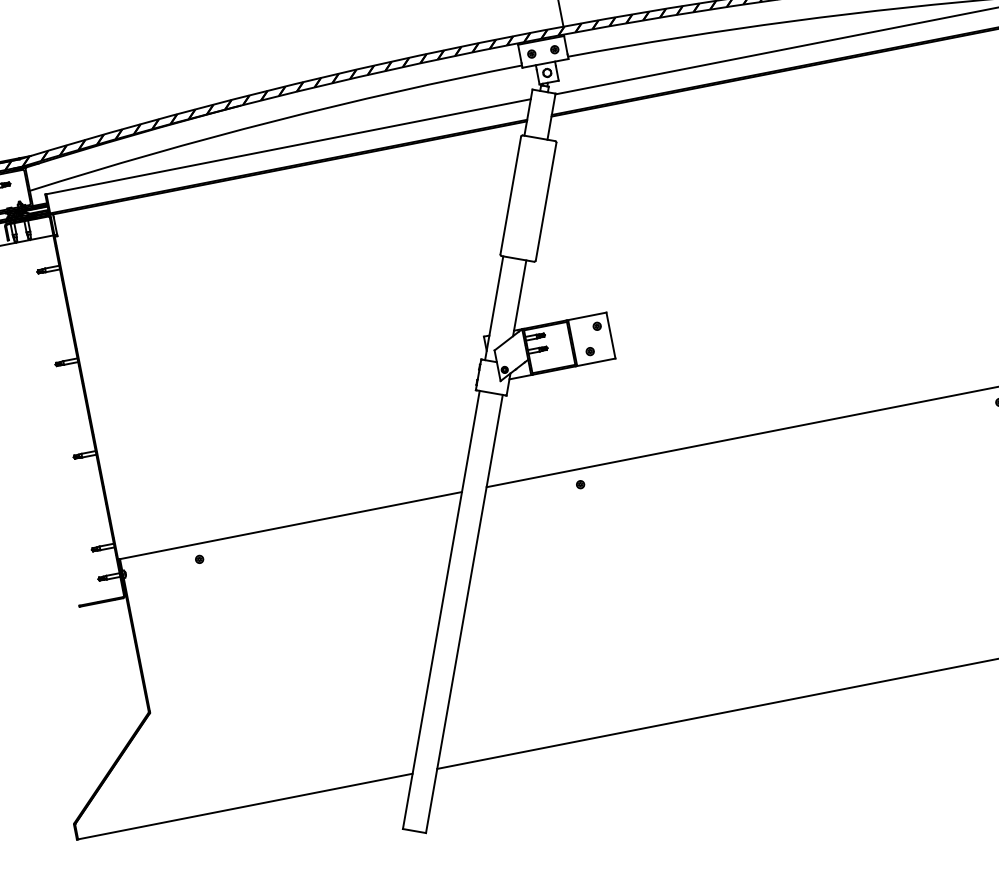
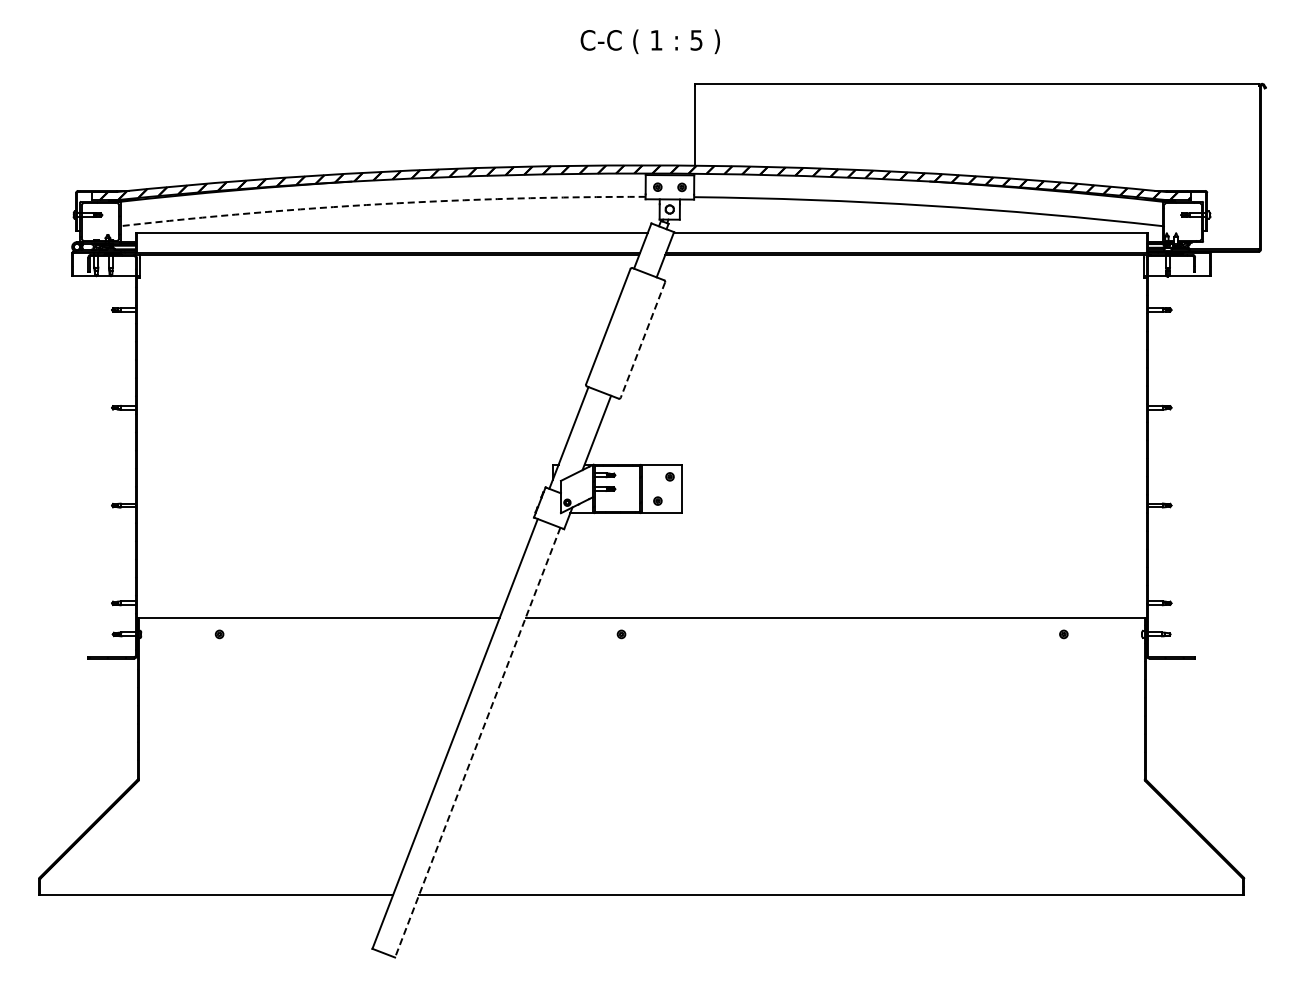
arc: (274, 121) -> (382, 204), solid -> dashed
line: (545, 202) -> (642, 340), solid -> dashed
line: (464, 614) -> (477, 743), solid -> dashed

